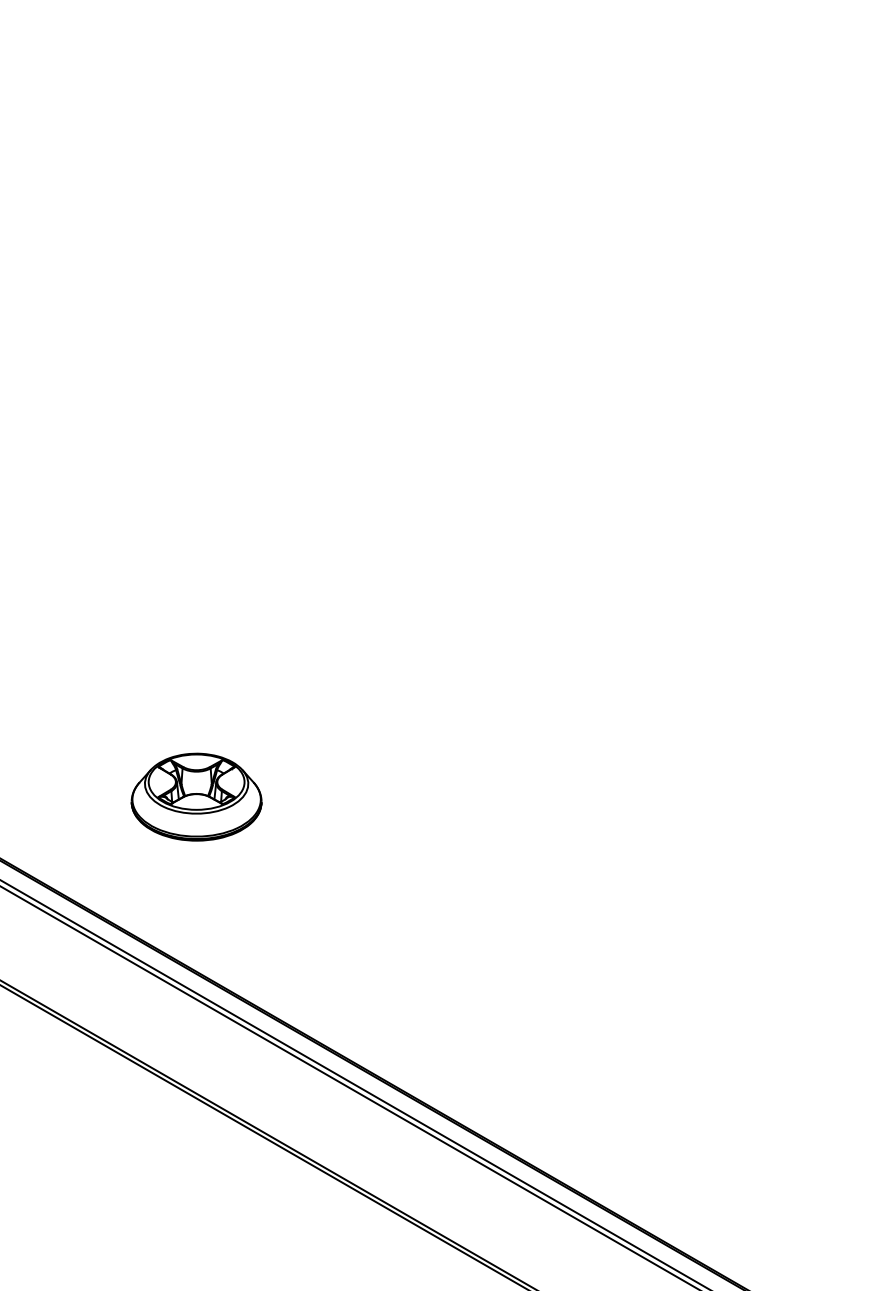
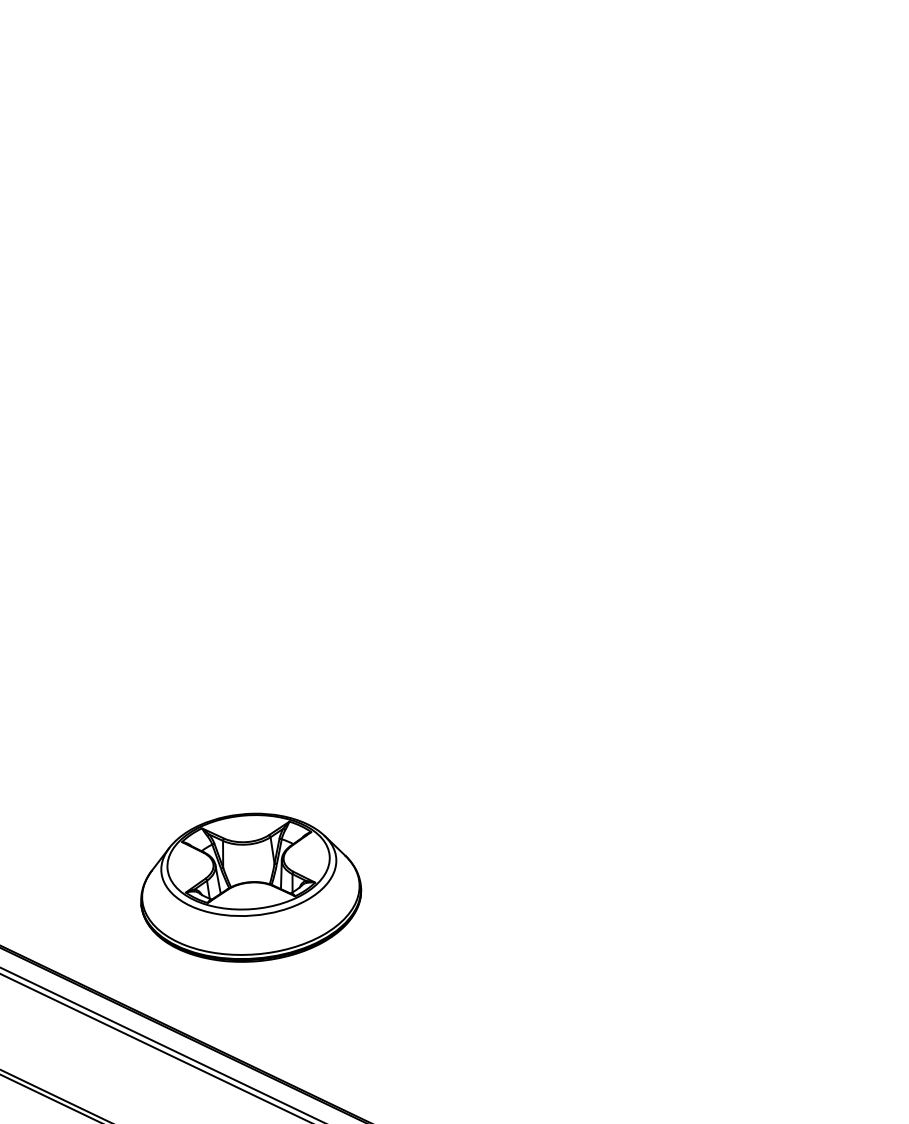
part: (196, 796) -> (250, 886), size x1.6

